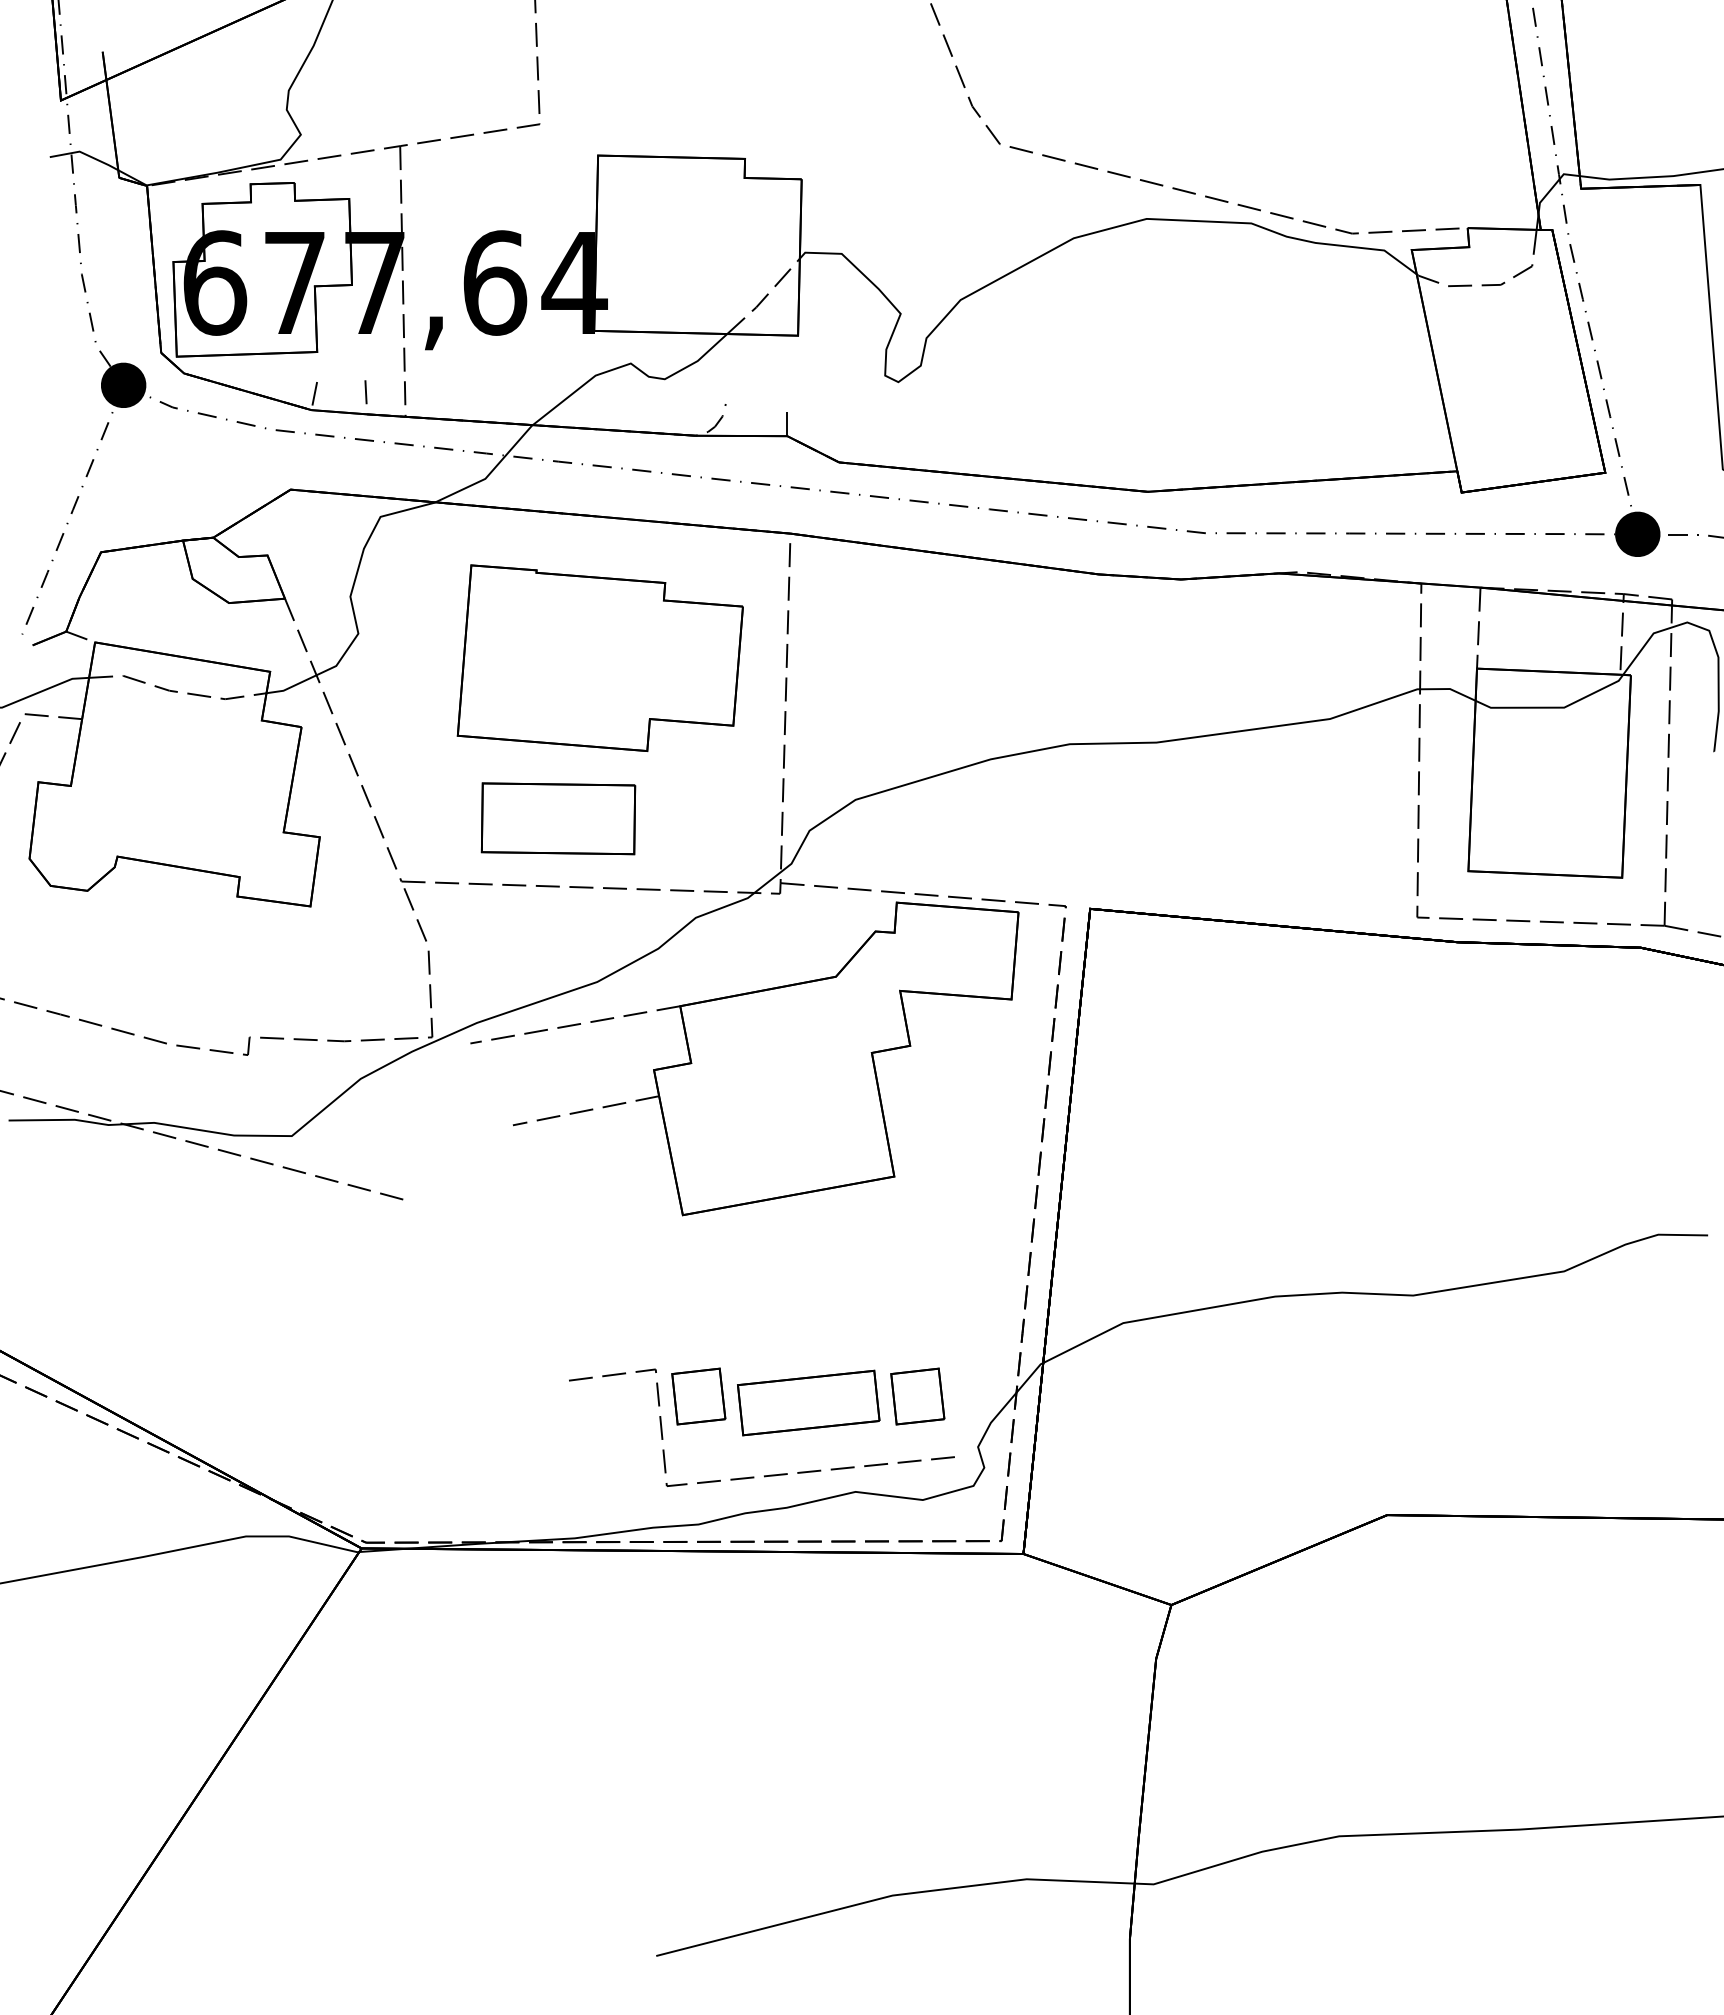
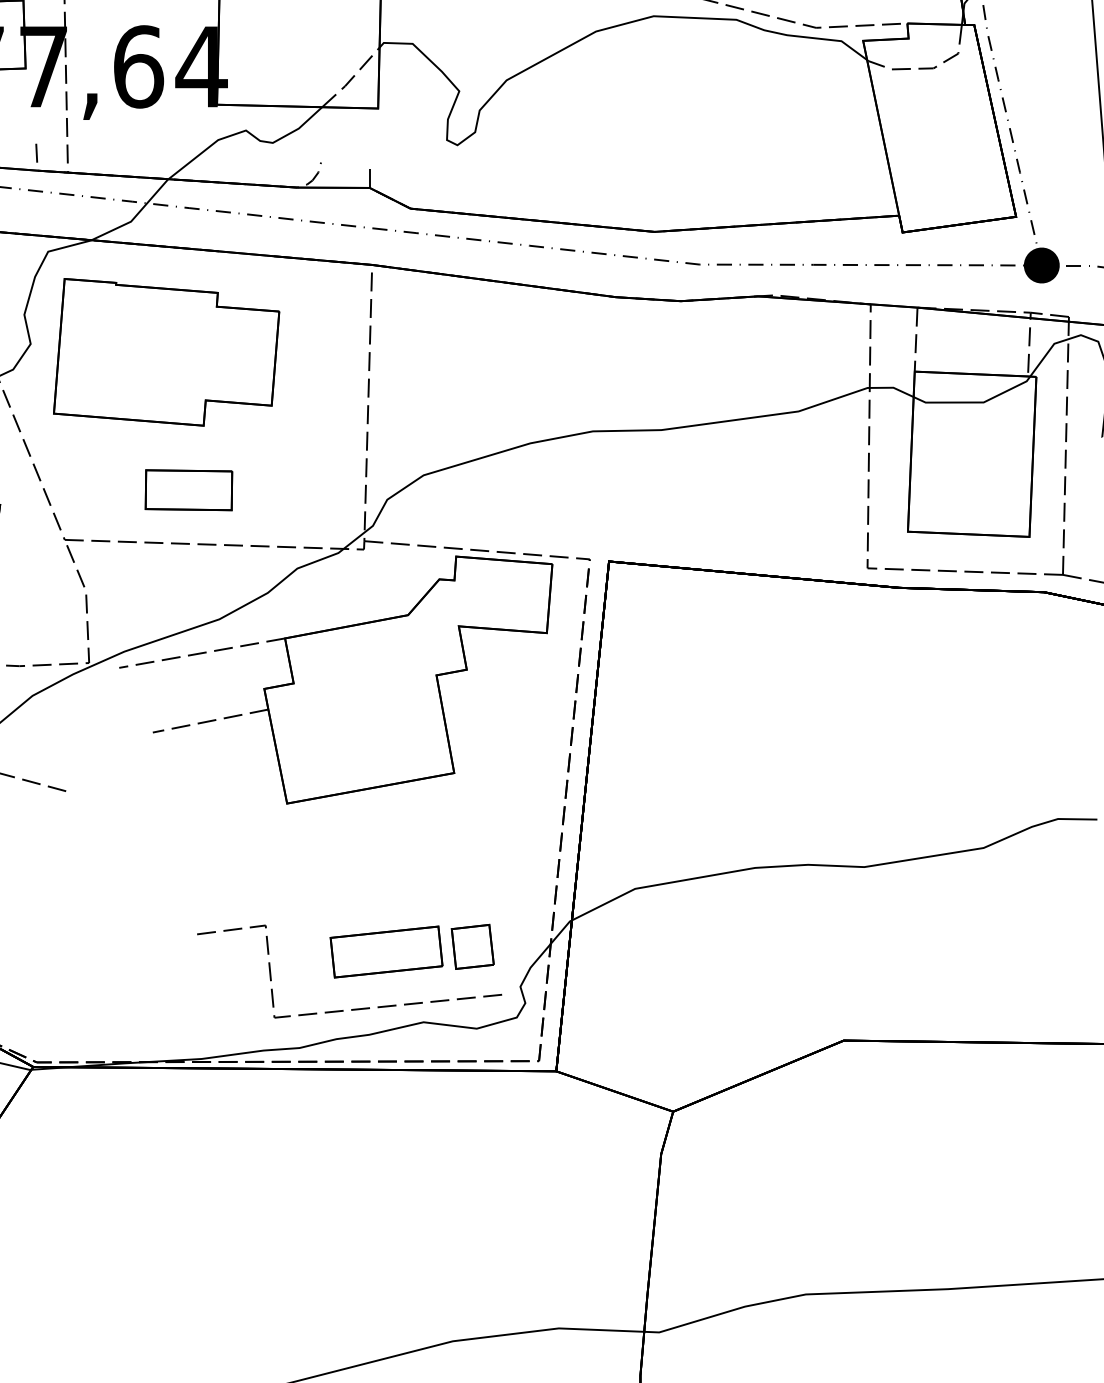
part: (599, 657) -> (165, 351), moved
part: (558, 818) -> (188, 490), size x0.71
part: (698, 1396) -> (299, 946), removed

